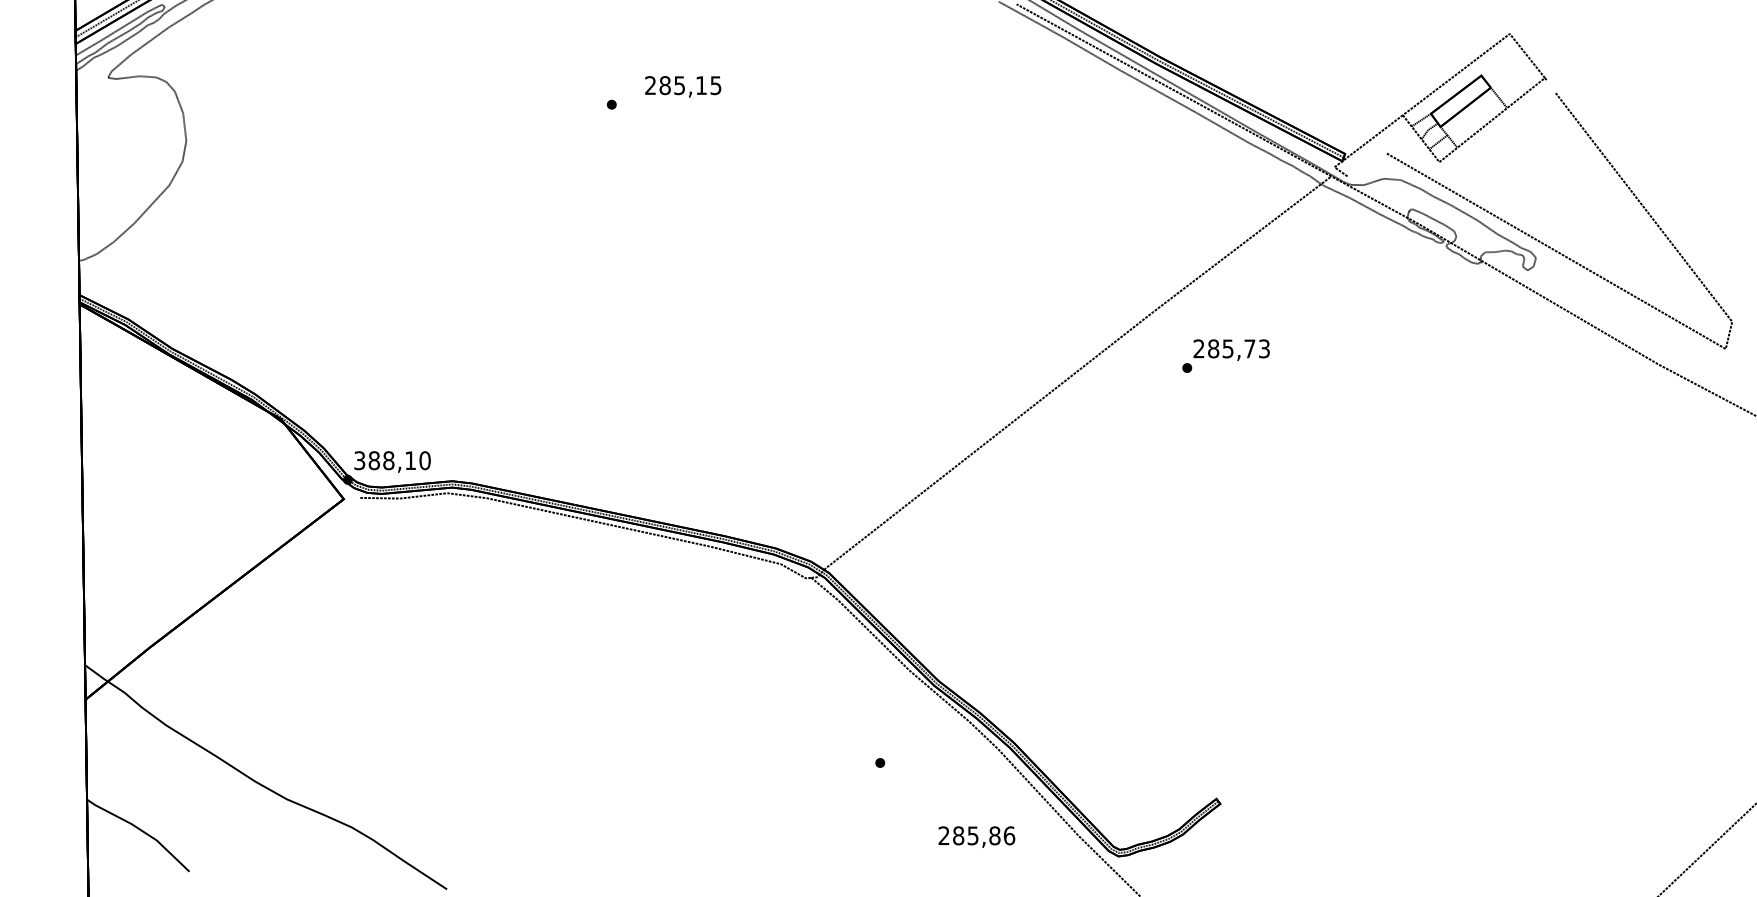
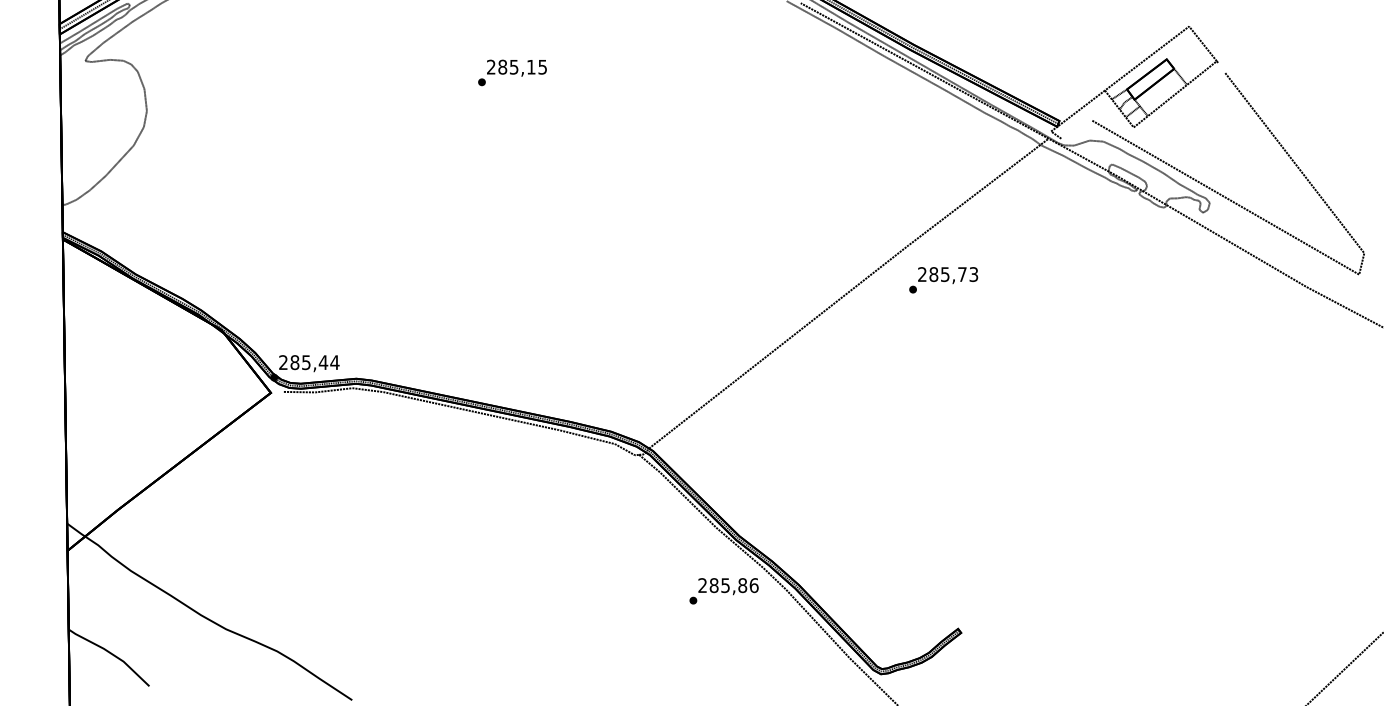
text: (683, 86) -> (517, 67), moved
text: (1225, 355) -> (943, 279), moved
text: (392, 460) -> (309, 362), 388,10 -> 285,44
text: (976, 836) -> (728, 586), moved

